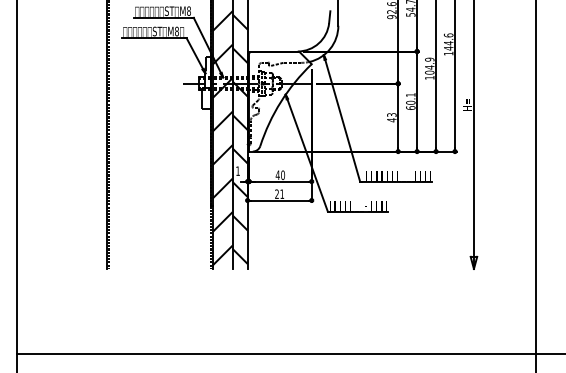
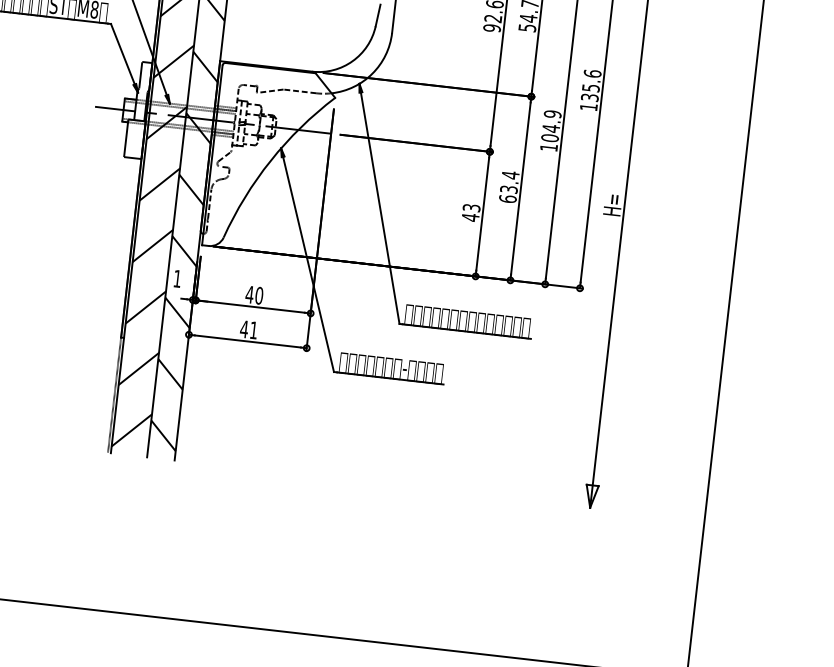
text: (448, 45) -> (590, 92), 144.6 -> 135.6
text: (410, 98) -> (509, 181), 60.1 -> 63.4
text: (277, 193) -> (245, 328), 21 -> 41

